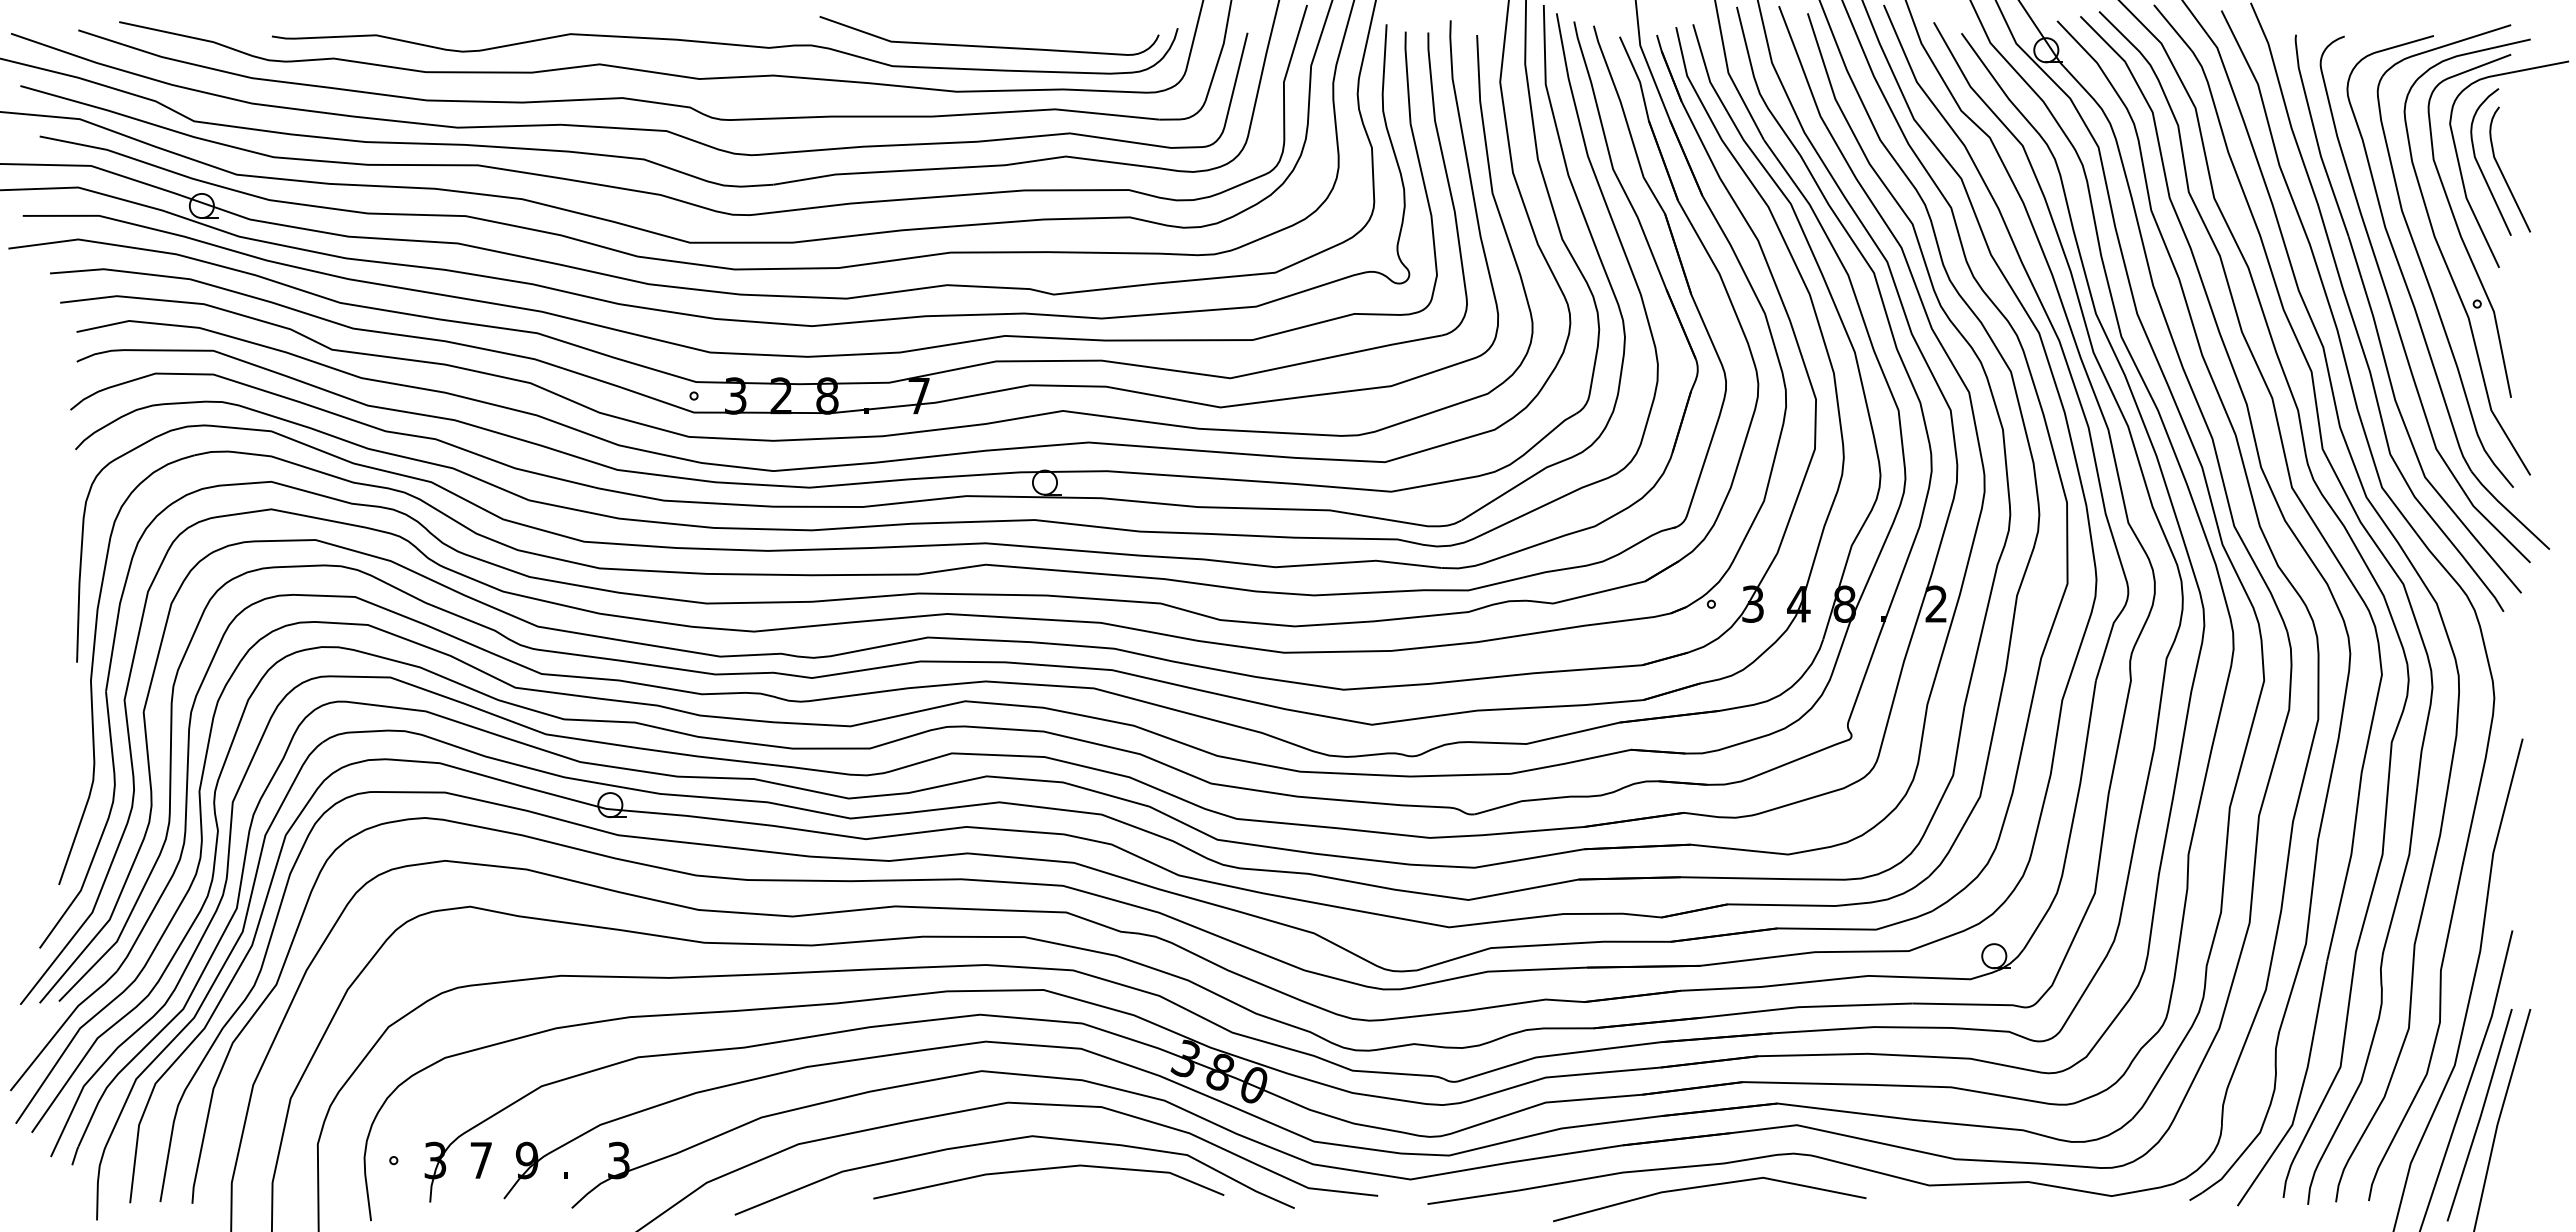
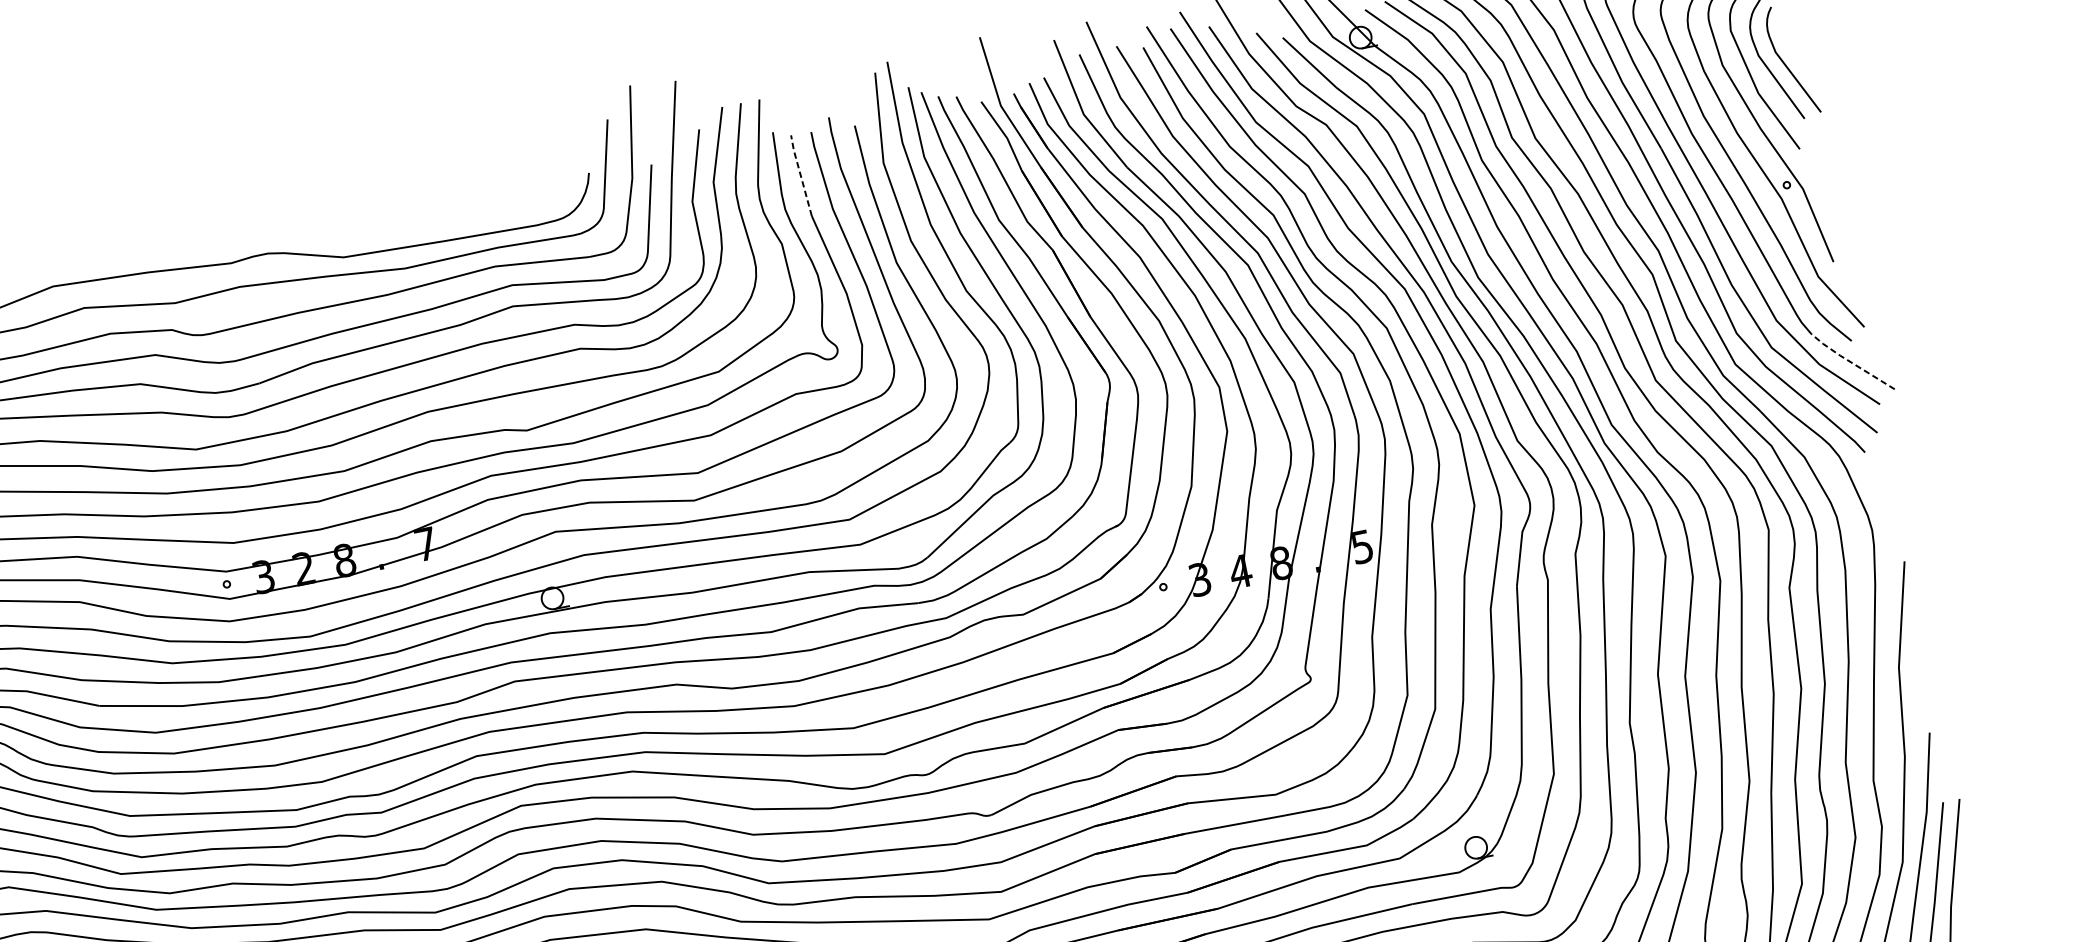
curve: (986, 45) -> (422, 222), removed
line: (1407, 77) -> (800, 175), solid -> dashed
line: (2507, 510) -> (1850, 362), solid -> dashed
text: (1935, 603) -> (1361, 546), 2 -> 5

